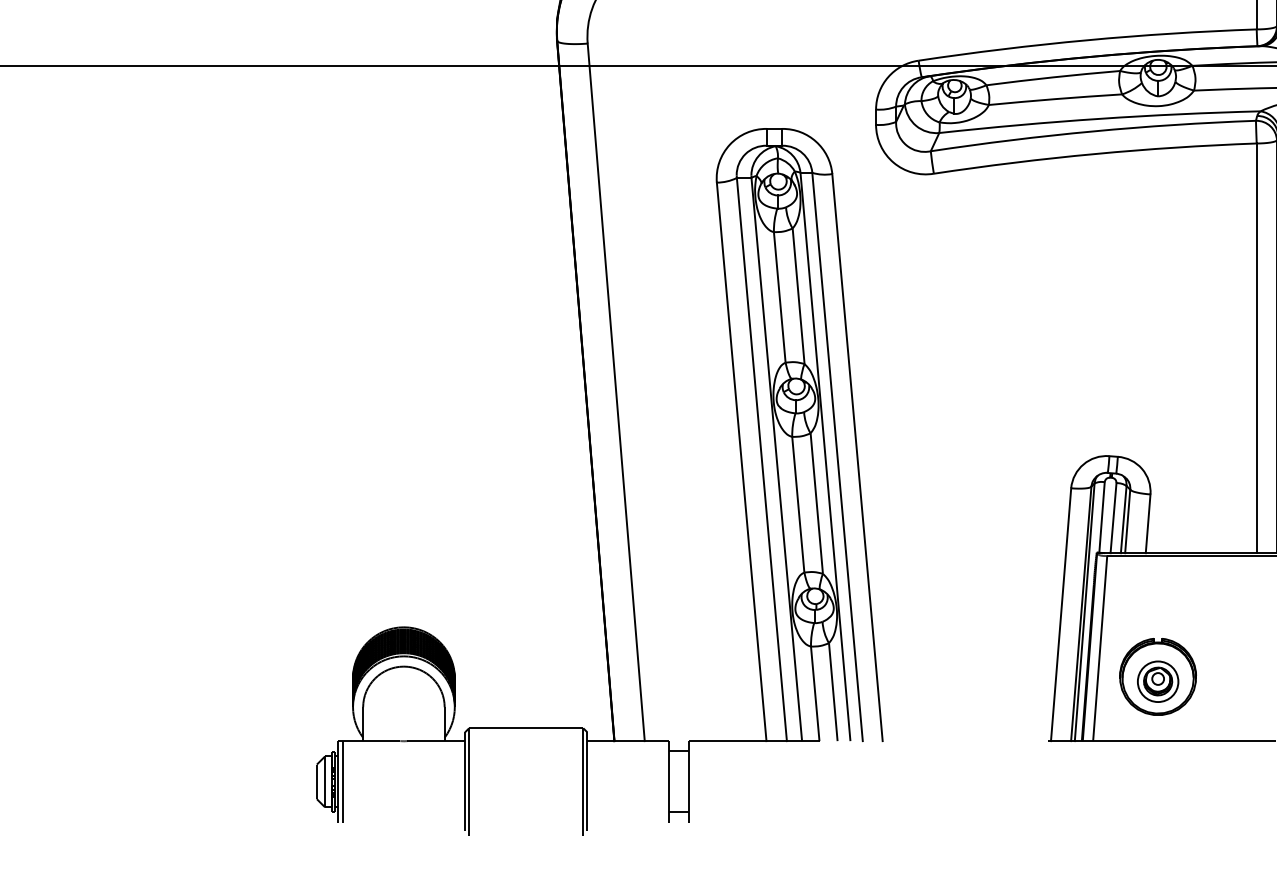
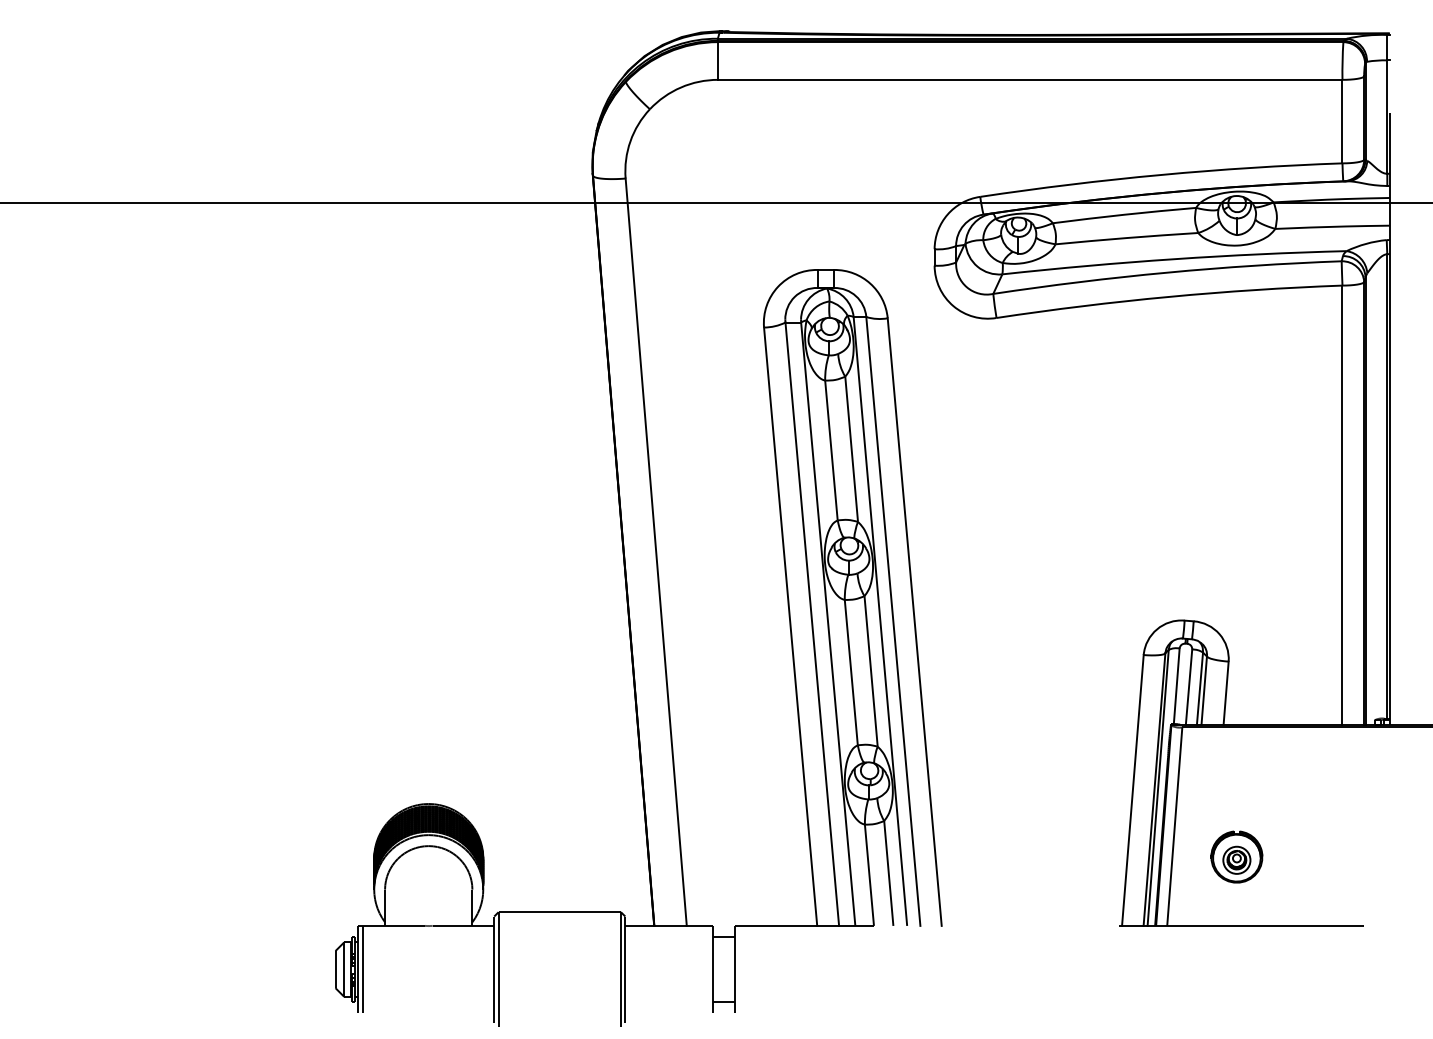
part: (1157, 676) -> (1236, 856), size x0.62

